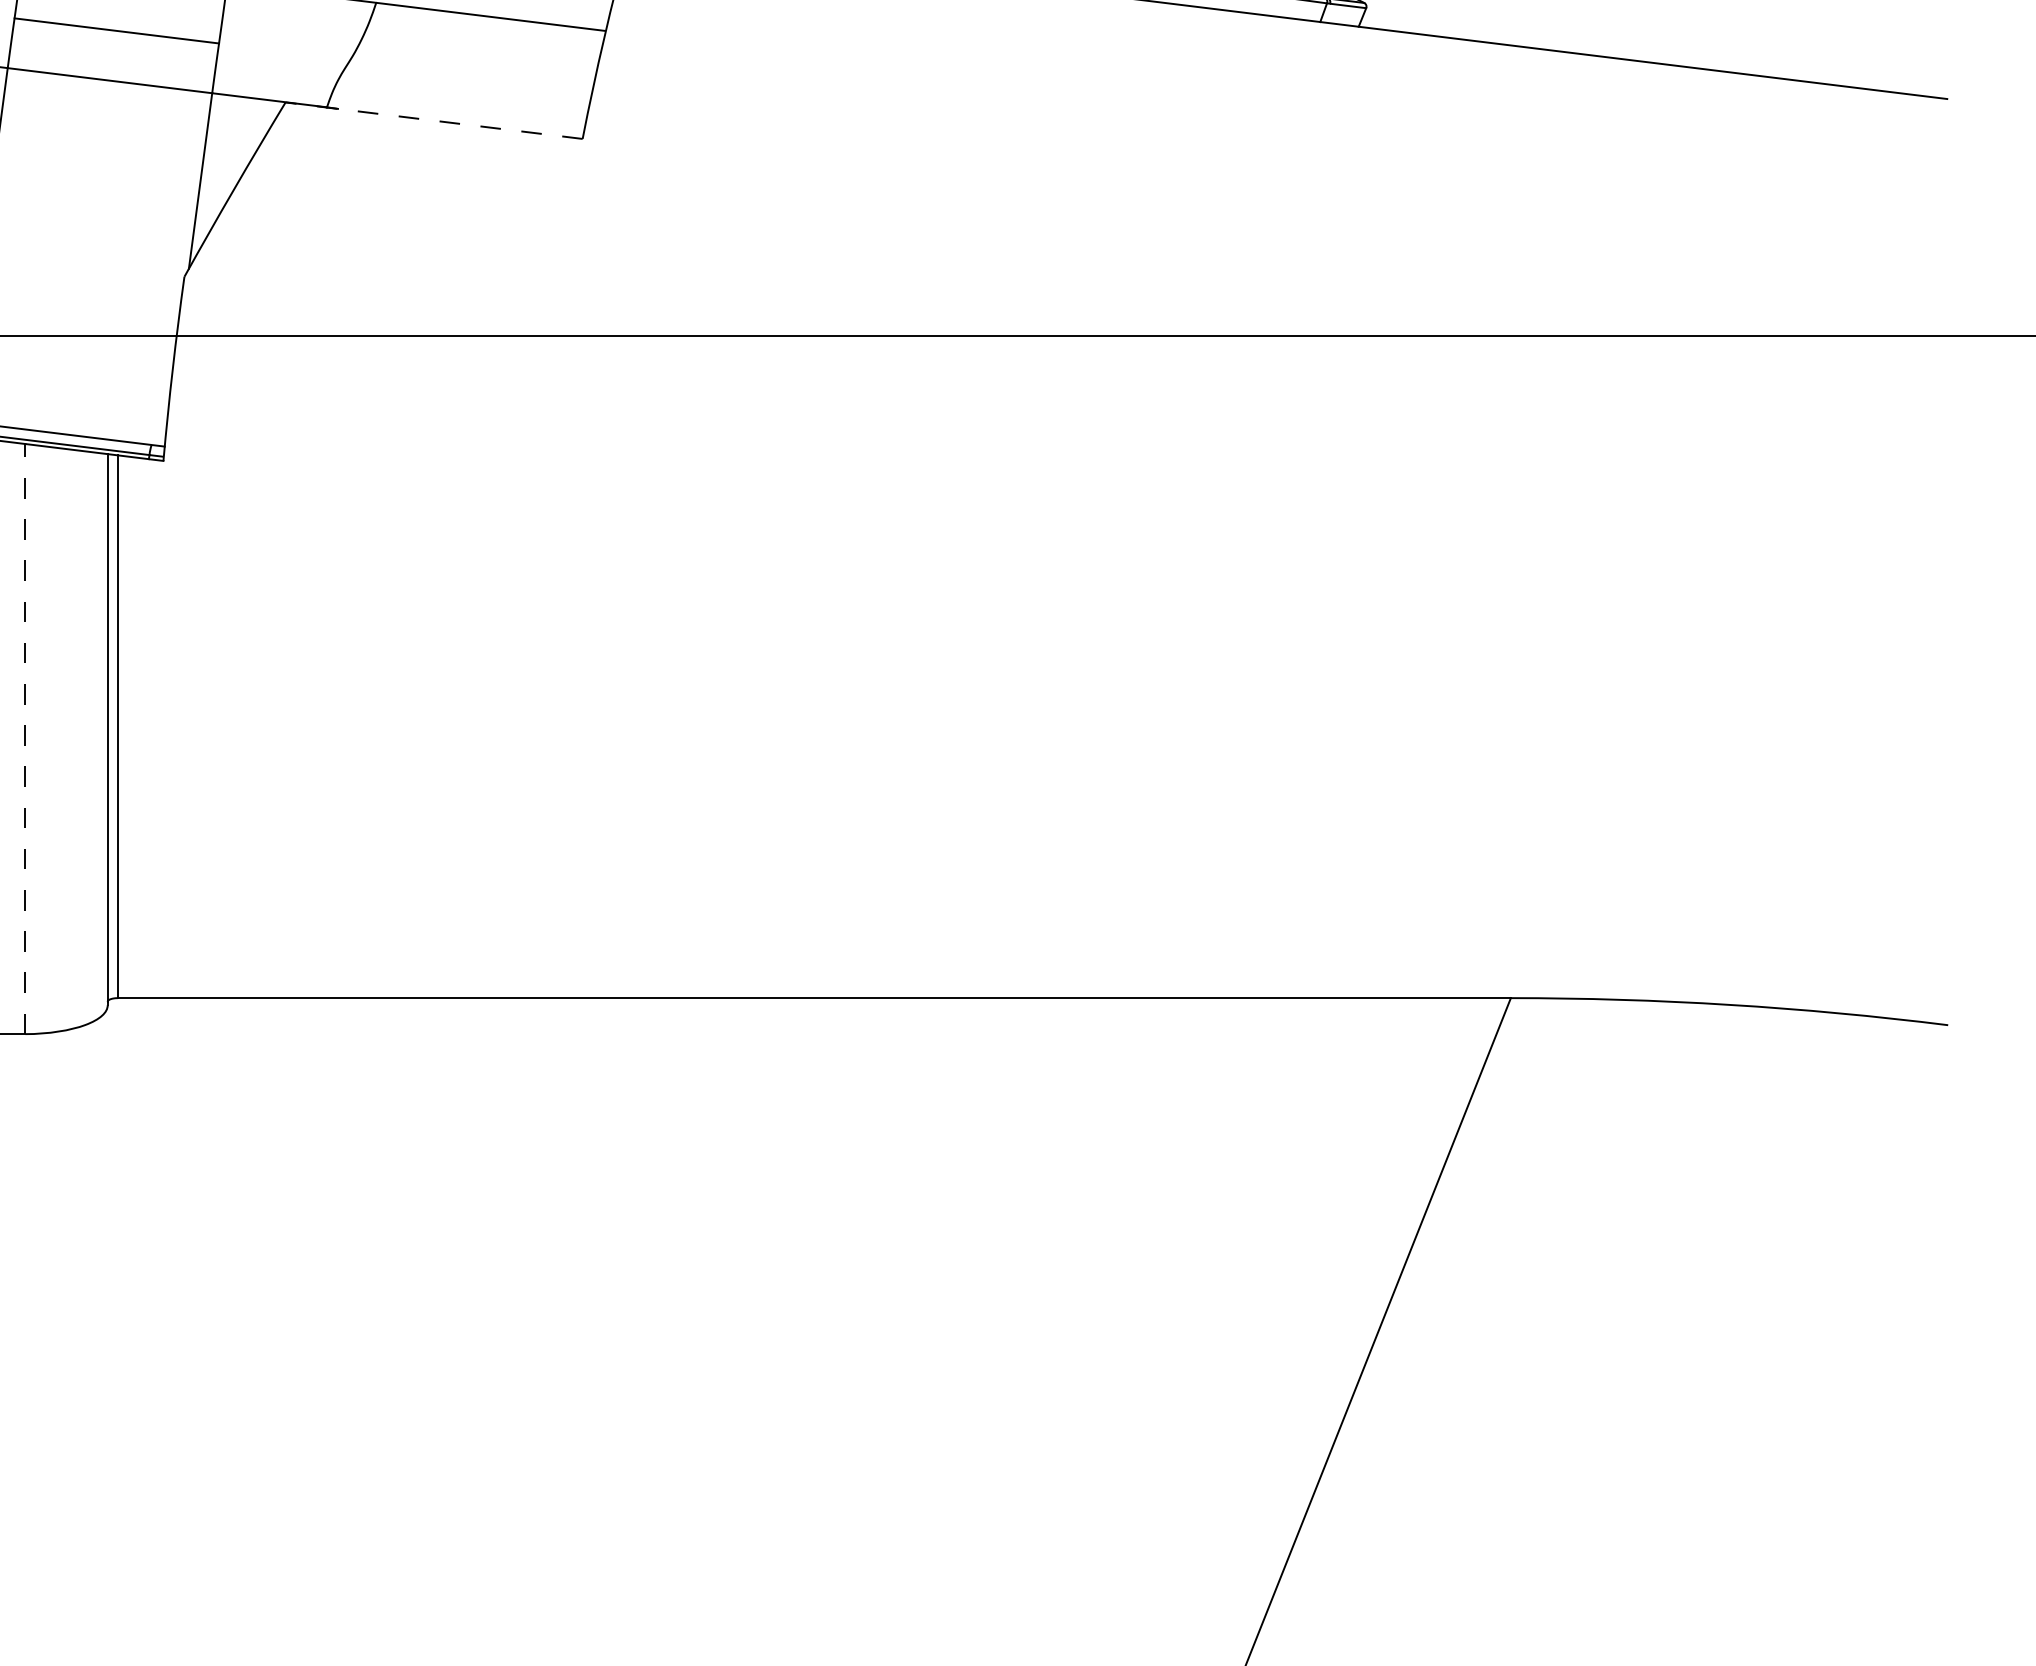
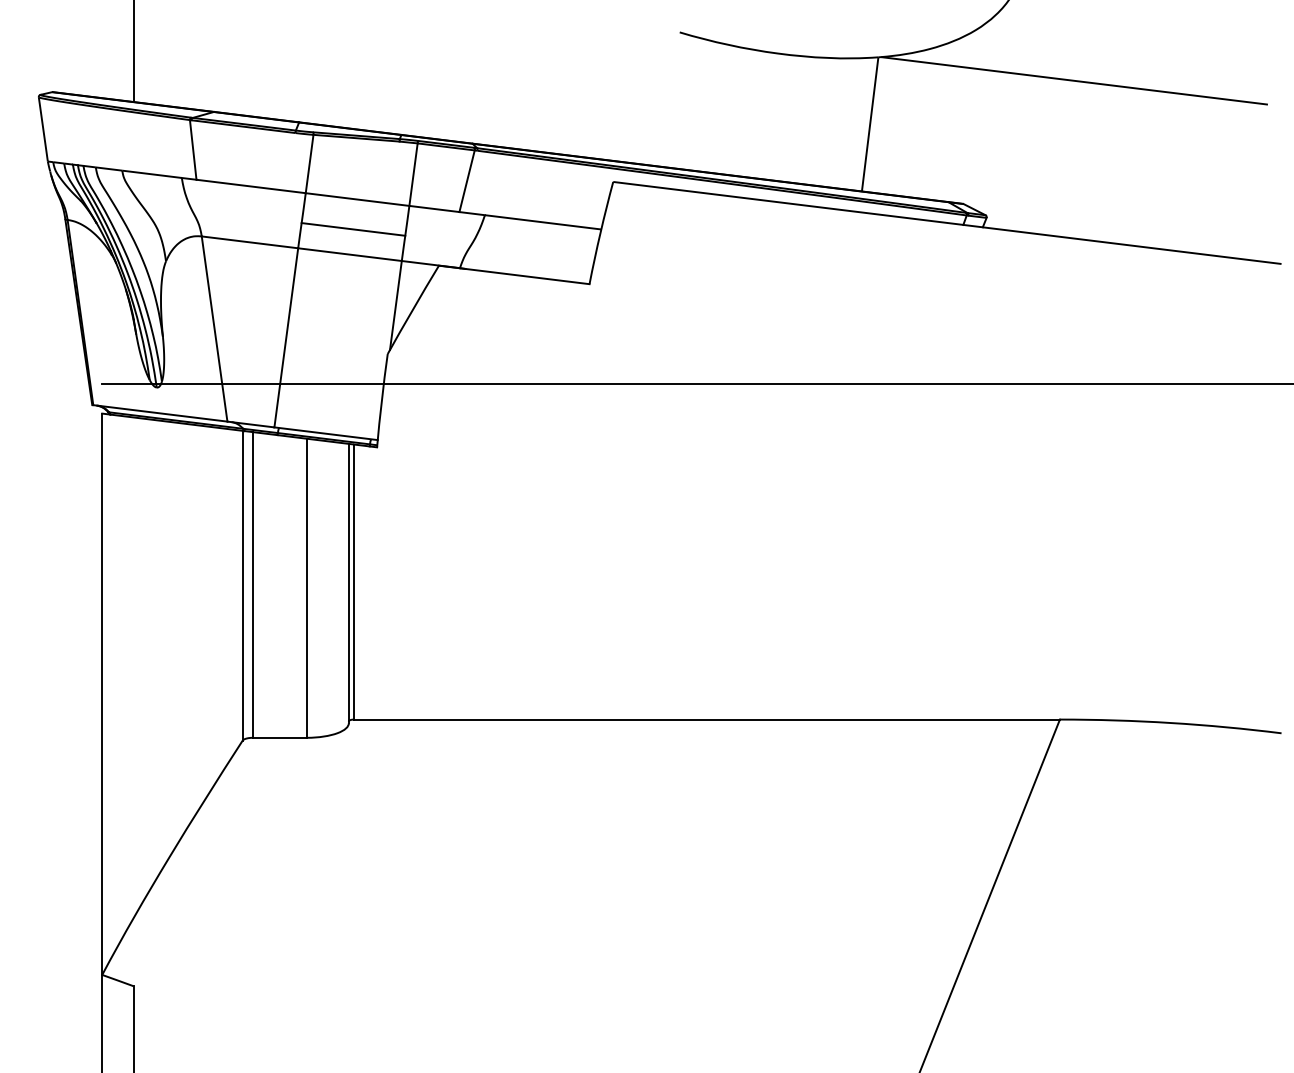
line: (434, 119) -> (514, 274), dashed -> solid
line: (26, 739) -> (307, 588), dashed -> solid

